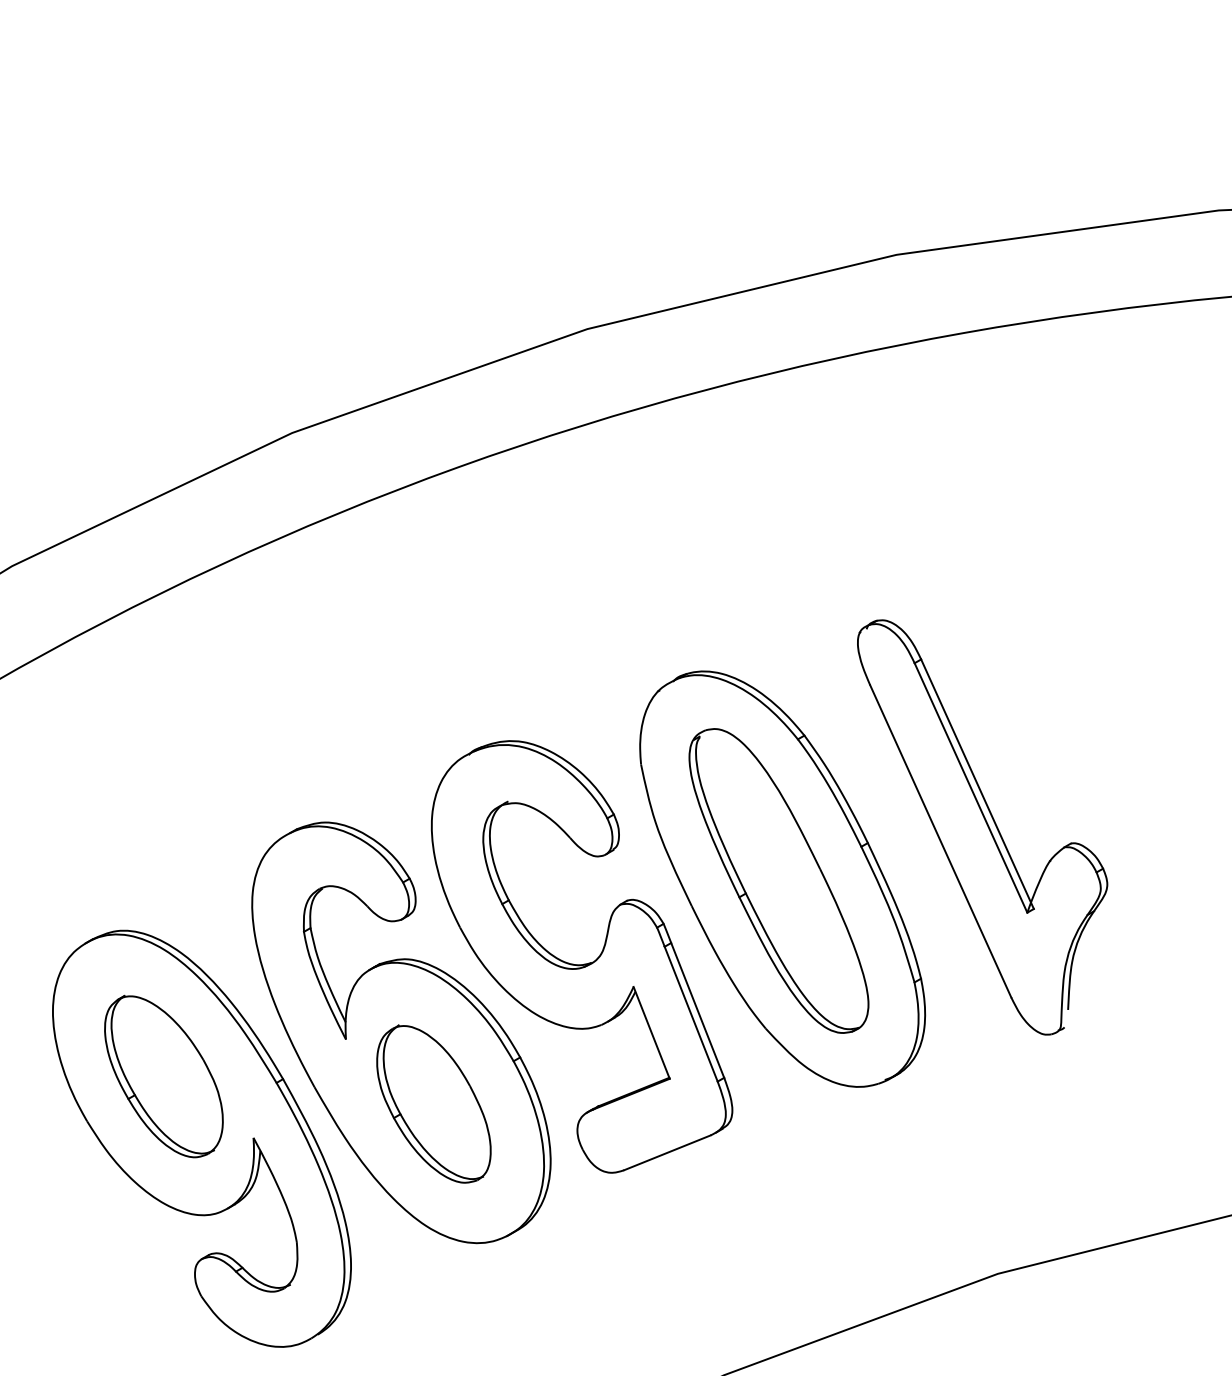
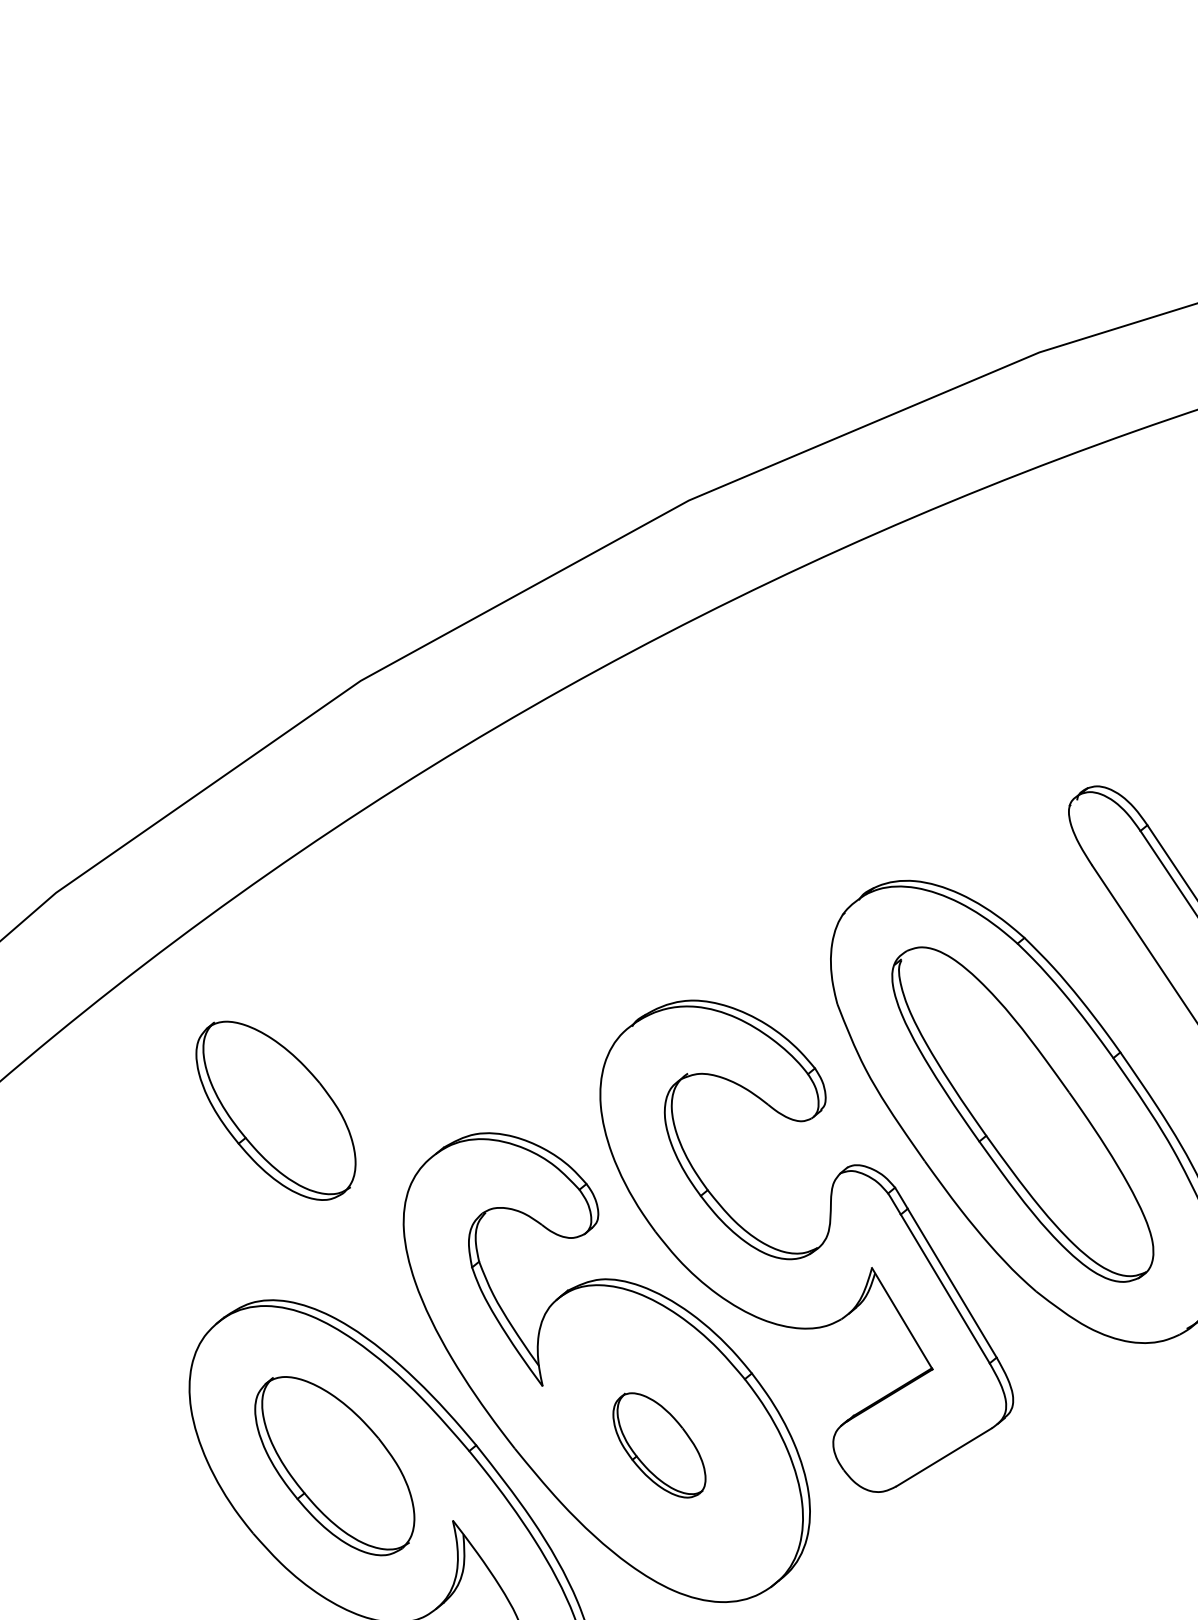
part: (163, 775) -> (275, 1110), added
part: (433, 1103) -> (658, 1444), size x0.6

